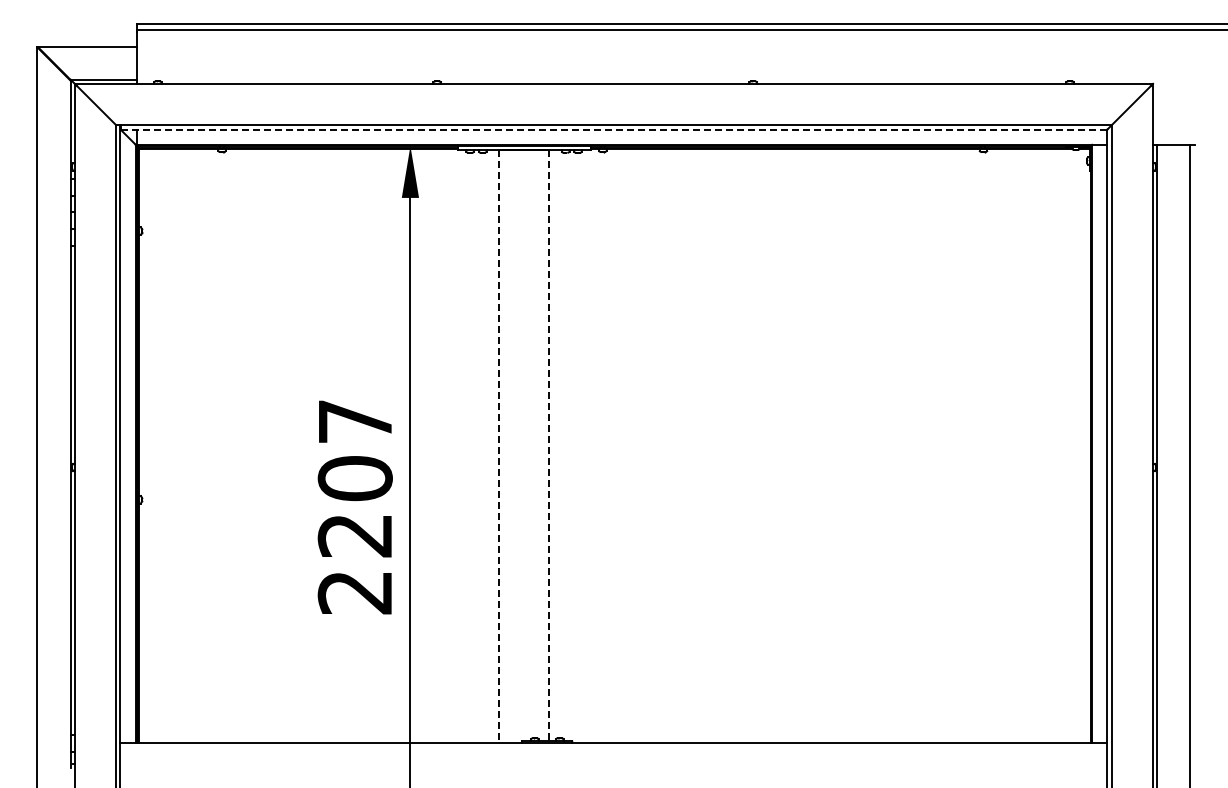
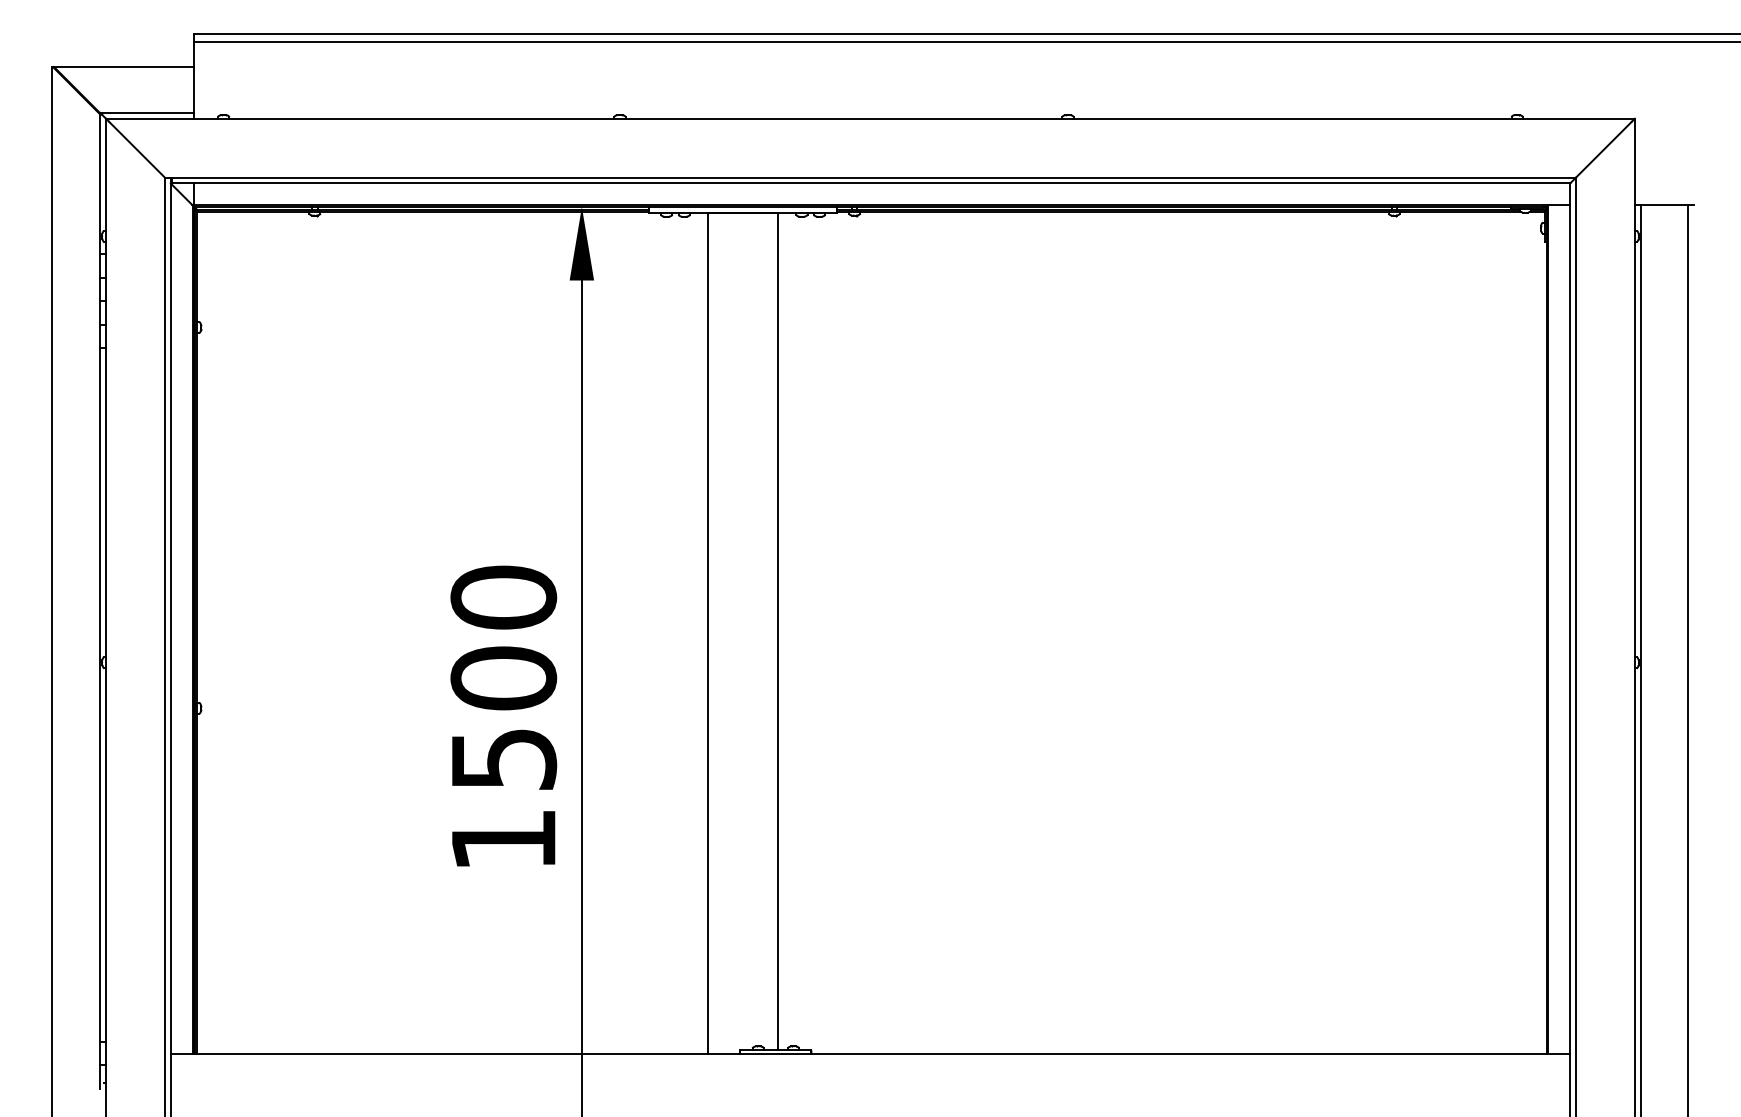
line: (613, 129) -> (869, 183), dashed -> solid
line: (499, 446) -> (708, 632), dashed -> solid
line: (549, 446) -> (779, 632), dashed -> solid
text: (354, 506) -> (502, 718), 2207 -> 1500

